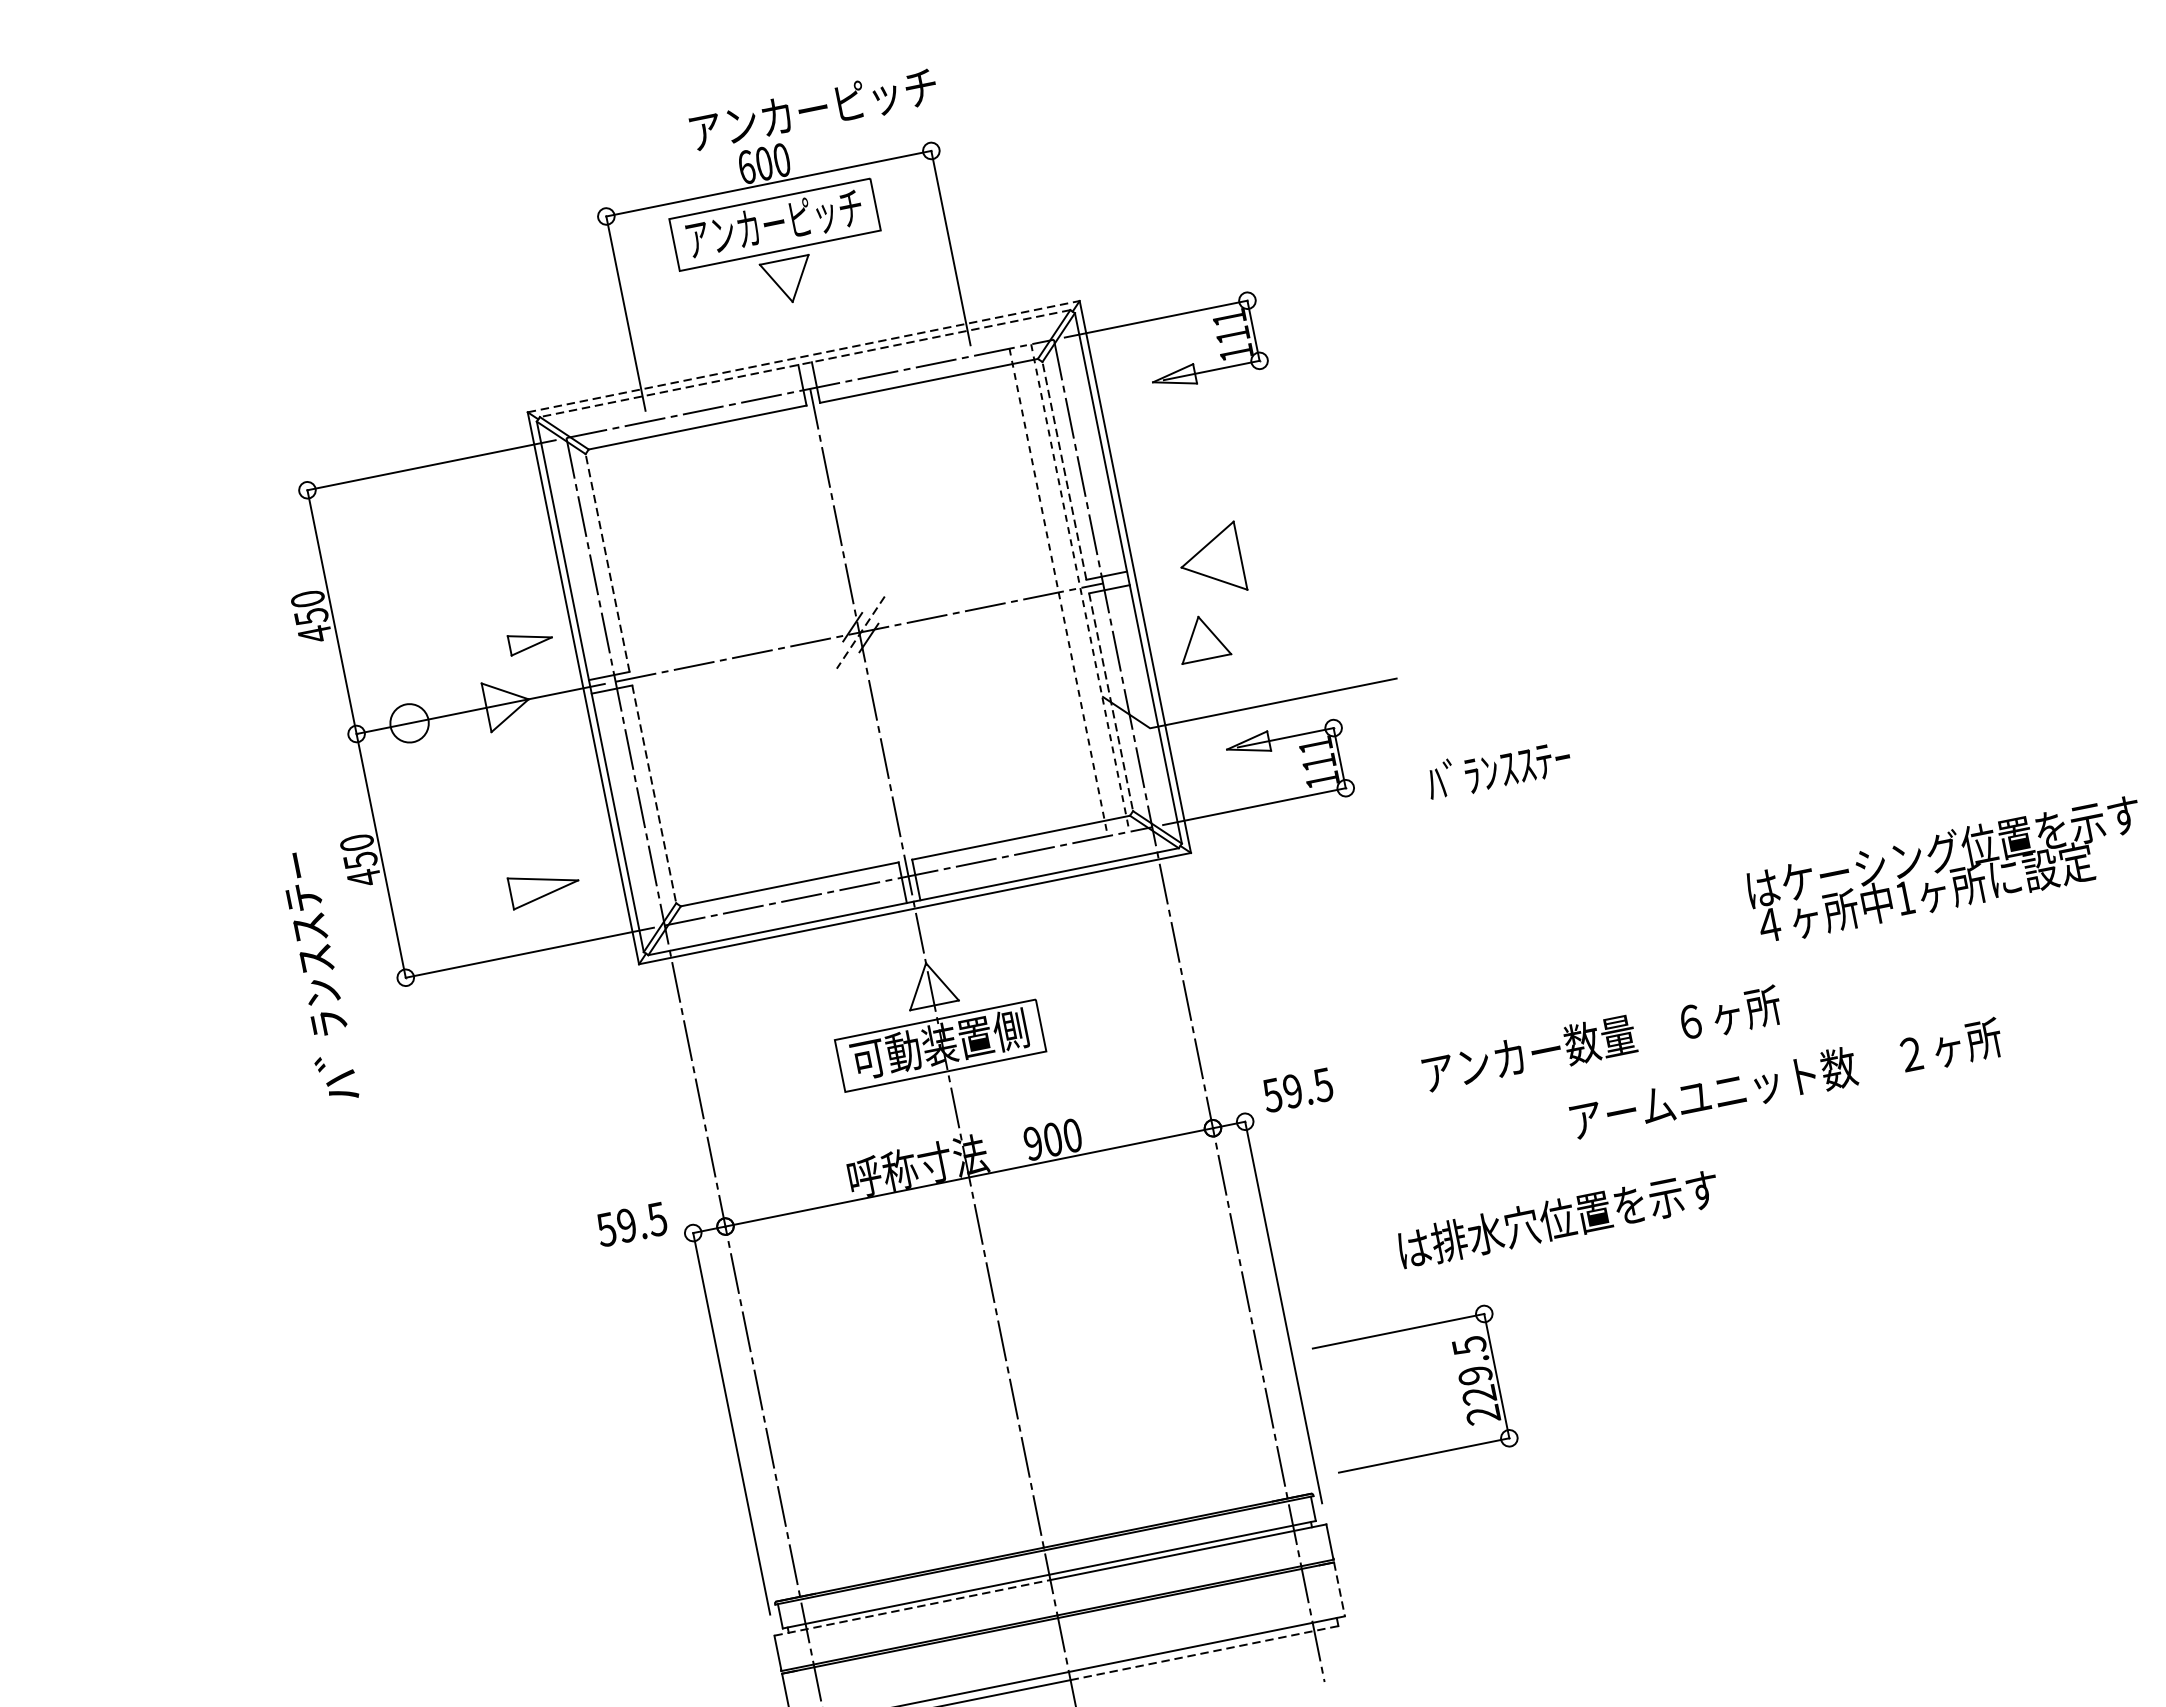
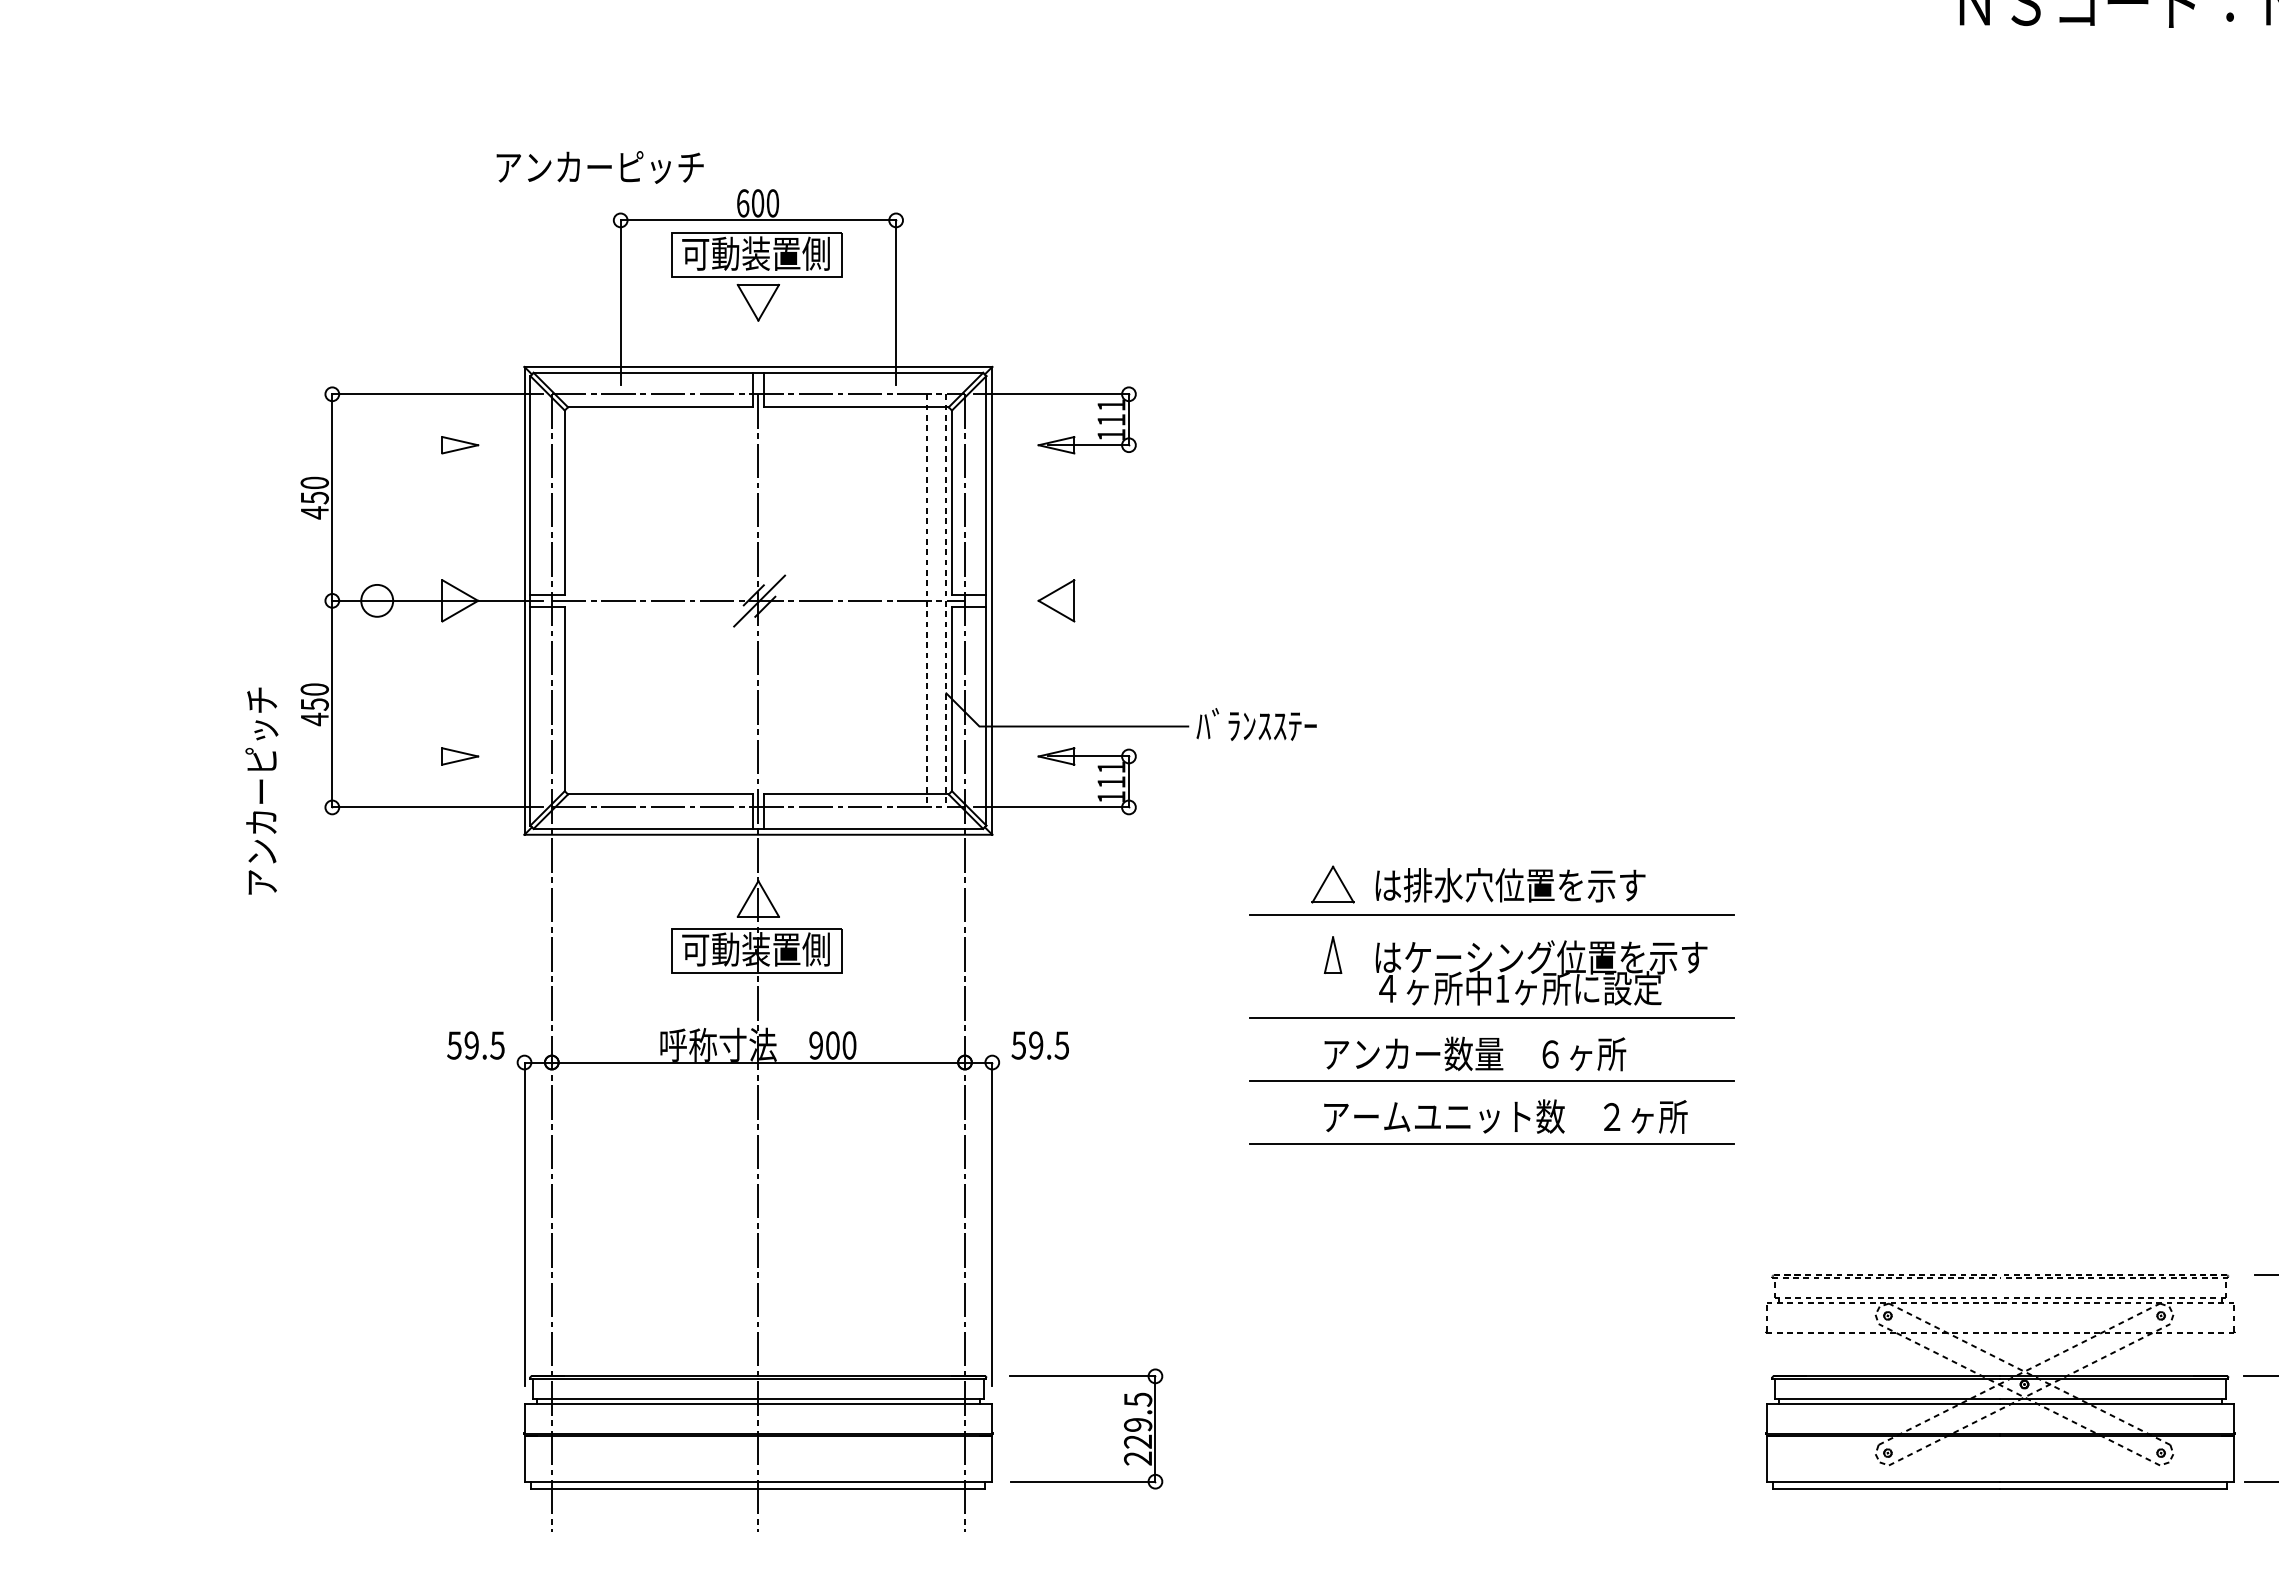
text: (813, 109) -> (599, 167), moved
text: (773, 223) -> (755, 253), アンカーピッチ -> 可動装置側
line: (803, 356) -> (758, 366), dashed -> solid
line: (805, 363) -> (758, 372), dashed -> solid
line: (1063, 470) -> (951, 502), dashed -> solid
part: (1211, 561) -> (1056, 600), size x0.71
line: (607, 562) -> (564, 502), dashed -> solid
line: (860, 633) -> (759, 601), dashed -> solid
part: (1201, 638) -> (1332, 884), moved
part: (531, 641) -> (460, 445), moved
line: (1110, 703) -> (951, 699), dashed -> solid
text: (1498, 768) -> (1256, 724), moved
line: (654, 795) -> (564, 699), dashed -> solid
line: (1799, 829) -> (1491, 915), added
text: (1947, 869) -> (1541, 972), moved
part: (544, 887) -> (460, 756), size x0.62
part: (1620, 913) -> (1332, 954), added
line: (1823, 951) -> (1491, 1018), added
text: (317, 977) -> (260, 792), ﾊﾞﾗﾝｽｽﾃｰ -> アンカーピッチ
line: (1838, 1025) -> (1491, 1081), added
text: (1601, 1038) -> (1475, 1053), moved
text: (1785, 1079) -> (1505, 1116), moved
line: (1853, 1098) -> (1491, 1143), added
text: (1558, 1219) -> (1510, 885), moved
part: (1460, 1382) -> (1124, 1428), moved
line: (1339, 1588) -> (992, 1458), dashed -> solid
line: (912, 1607) -> (641, 1403), dashed -> solid
line: (1204, 1653) -> (871, 1488), dashed -> solid

